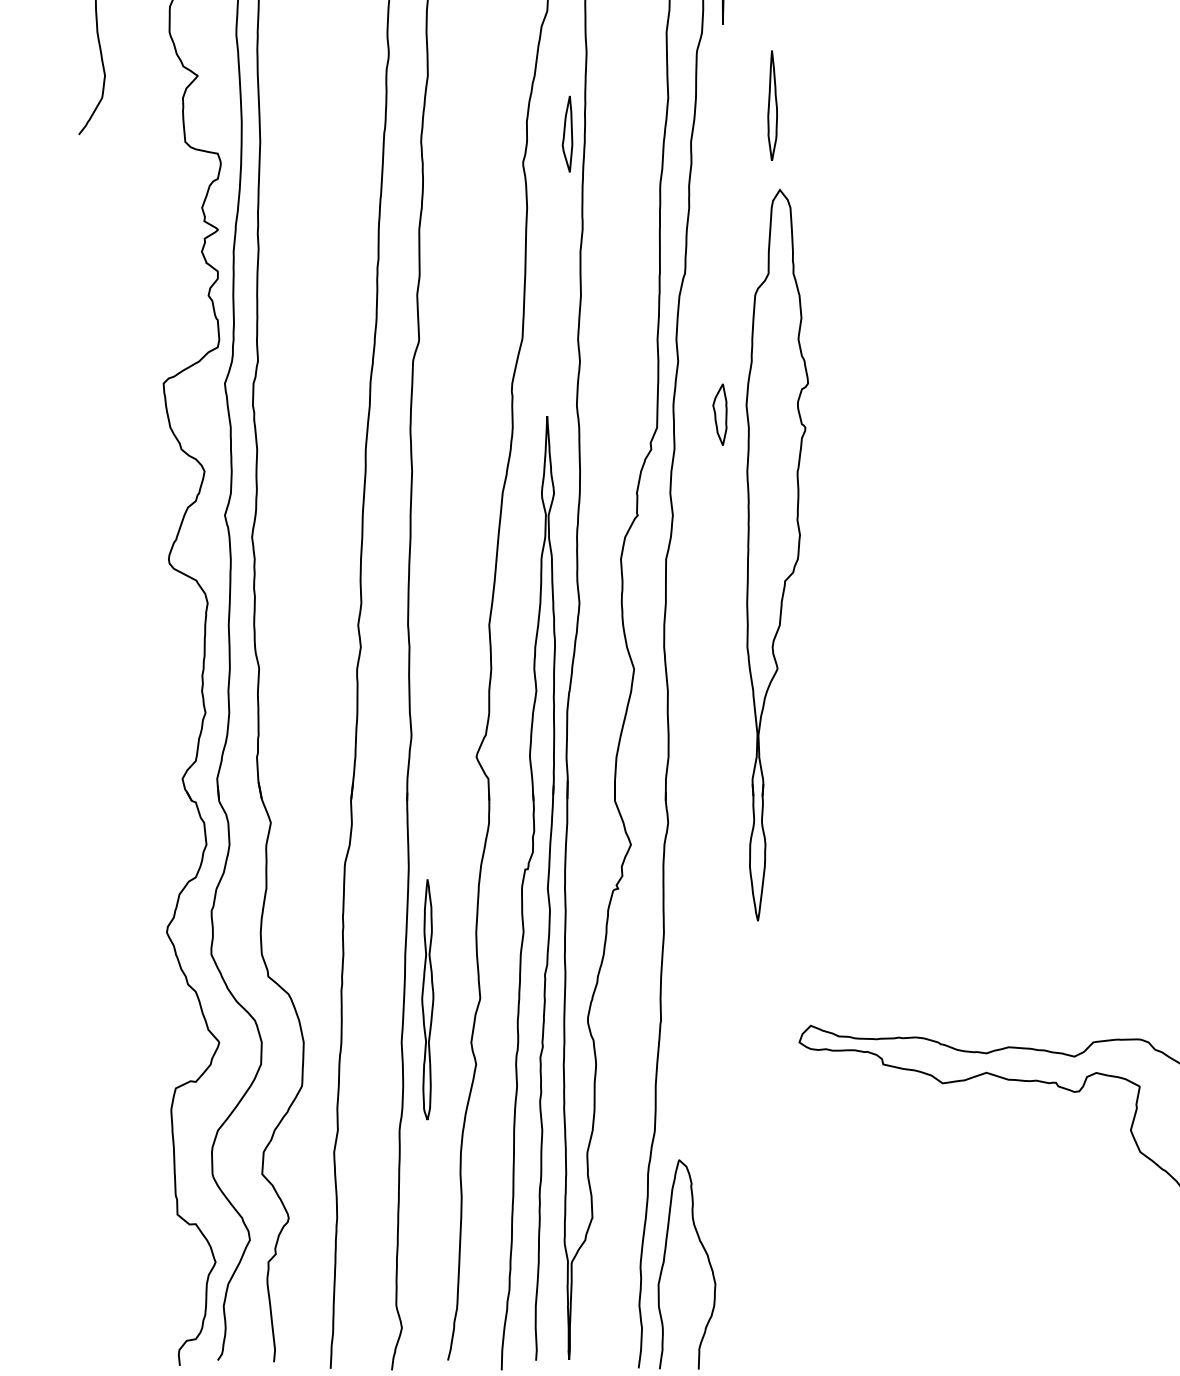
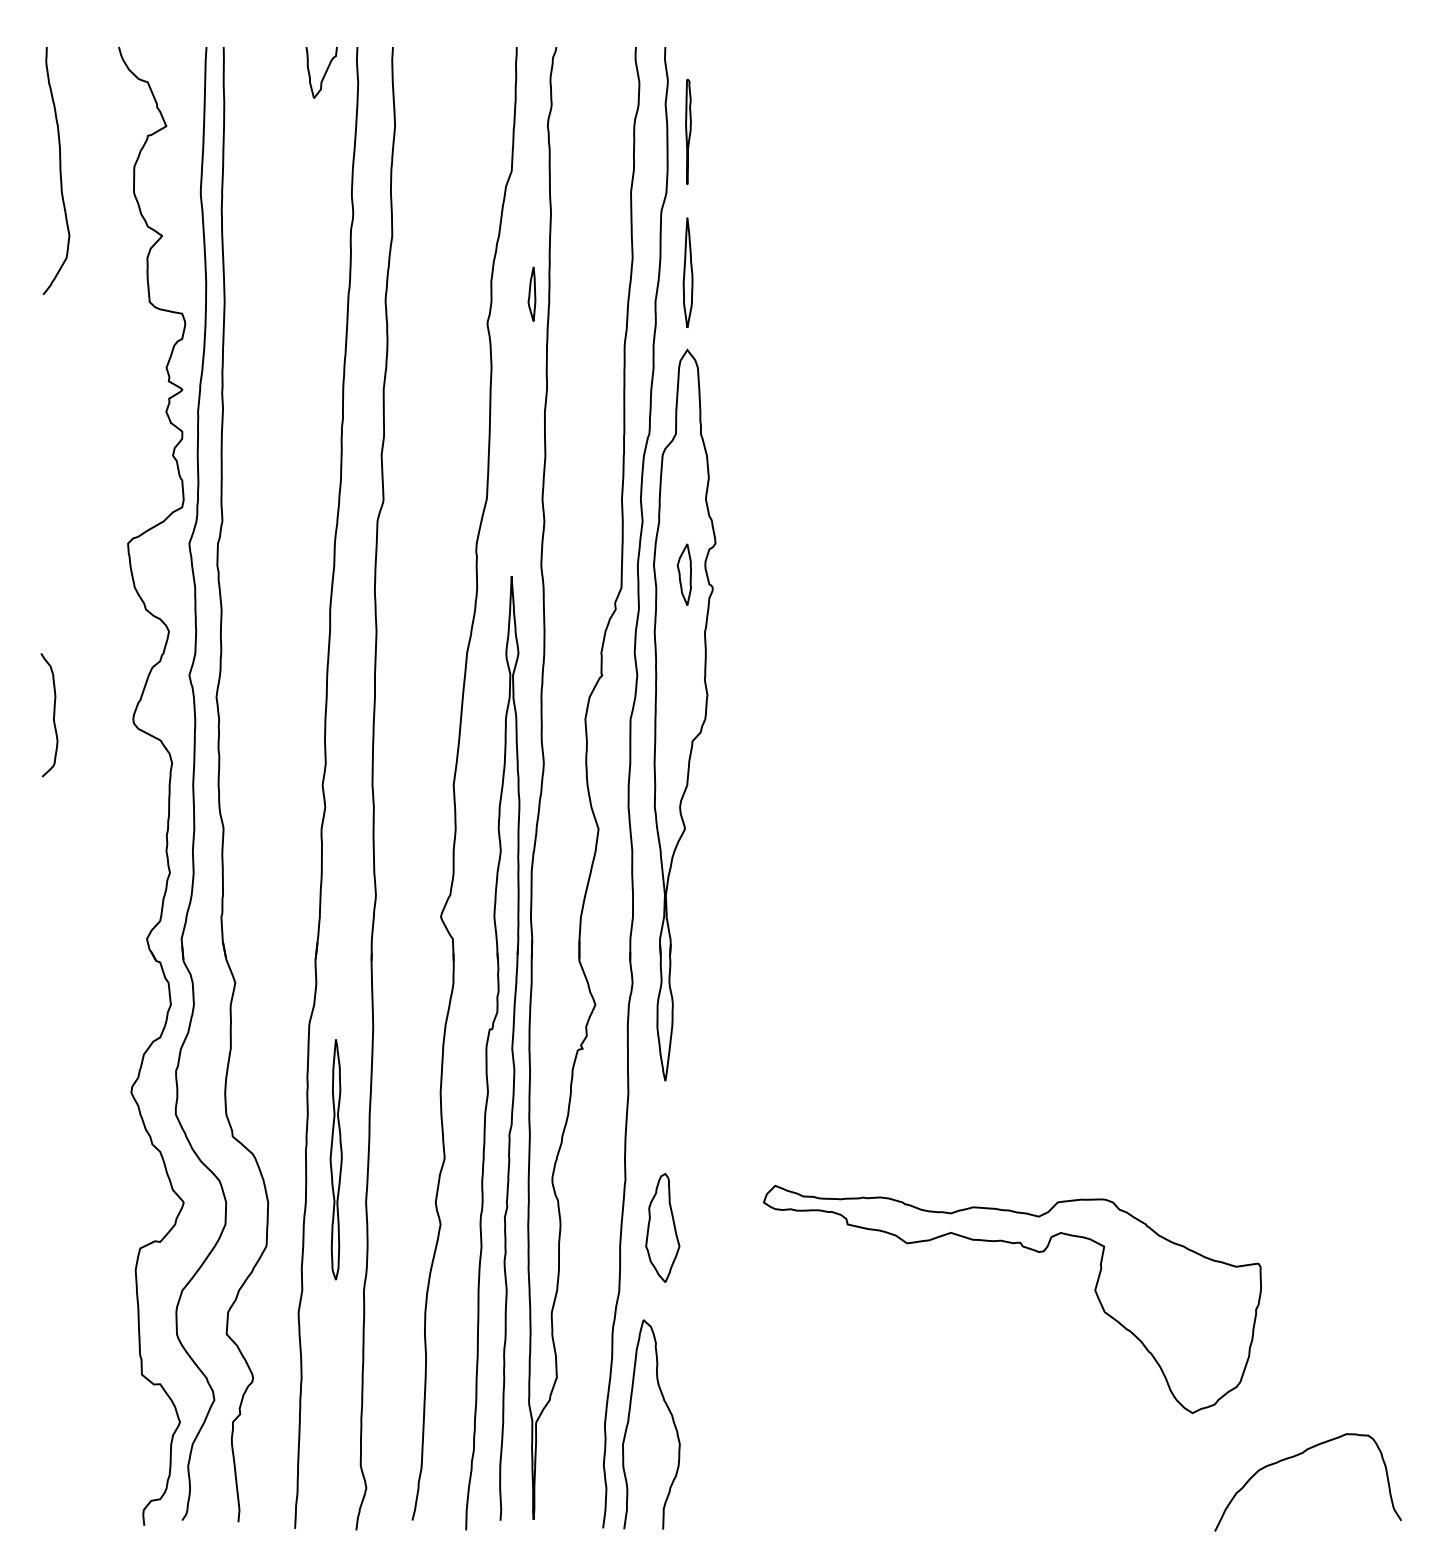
part: (772, 105) -> (687, 272), moved
part: (567, 133) -> (531, 293), size x0.71
part: (777, 554) -> (684, 714), moved
curve: (89, 555) -> (53, 715), added
part: (427, 999) -> (335, 1159), moved
part: (698, 1067) -> (662, 1227), added

